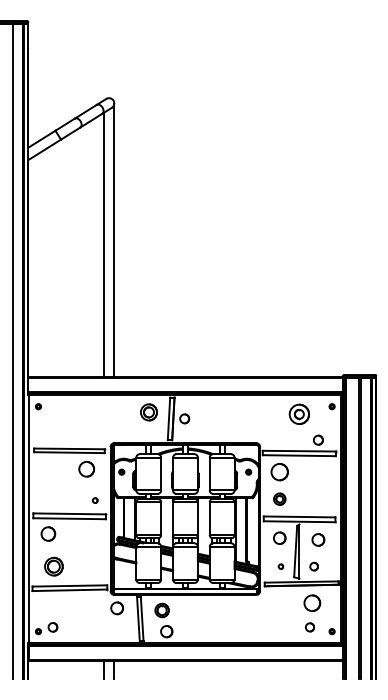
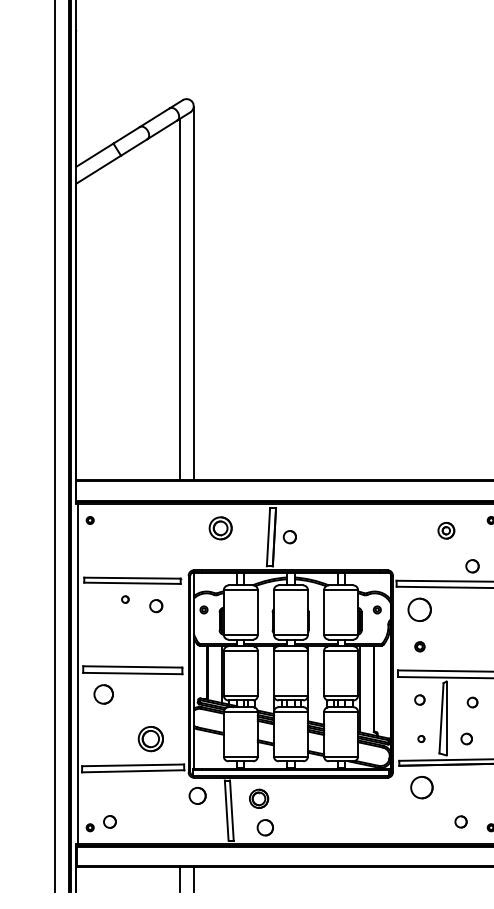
part: (148, 412) -> (219, 528), moved
part: (298, 413) -> (445, 529), size x0.6
part: (86, 469) -> (155, 606), size x0.6
part: (279, 498) -> (419, 645), size x0.6
part: (94, 500) -> (124, 599), moved
circle: (279, 537) -> (419, 699), size x0.6
part: (318, 539) -> (472, 701), size x0.6
part: (53, 566) -> (150, 738), moved
part: (312, 602) -> (422, 786), moved

